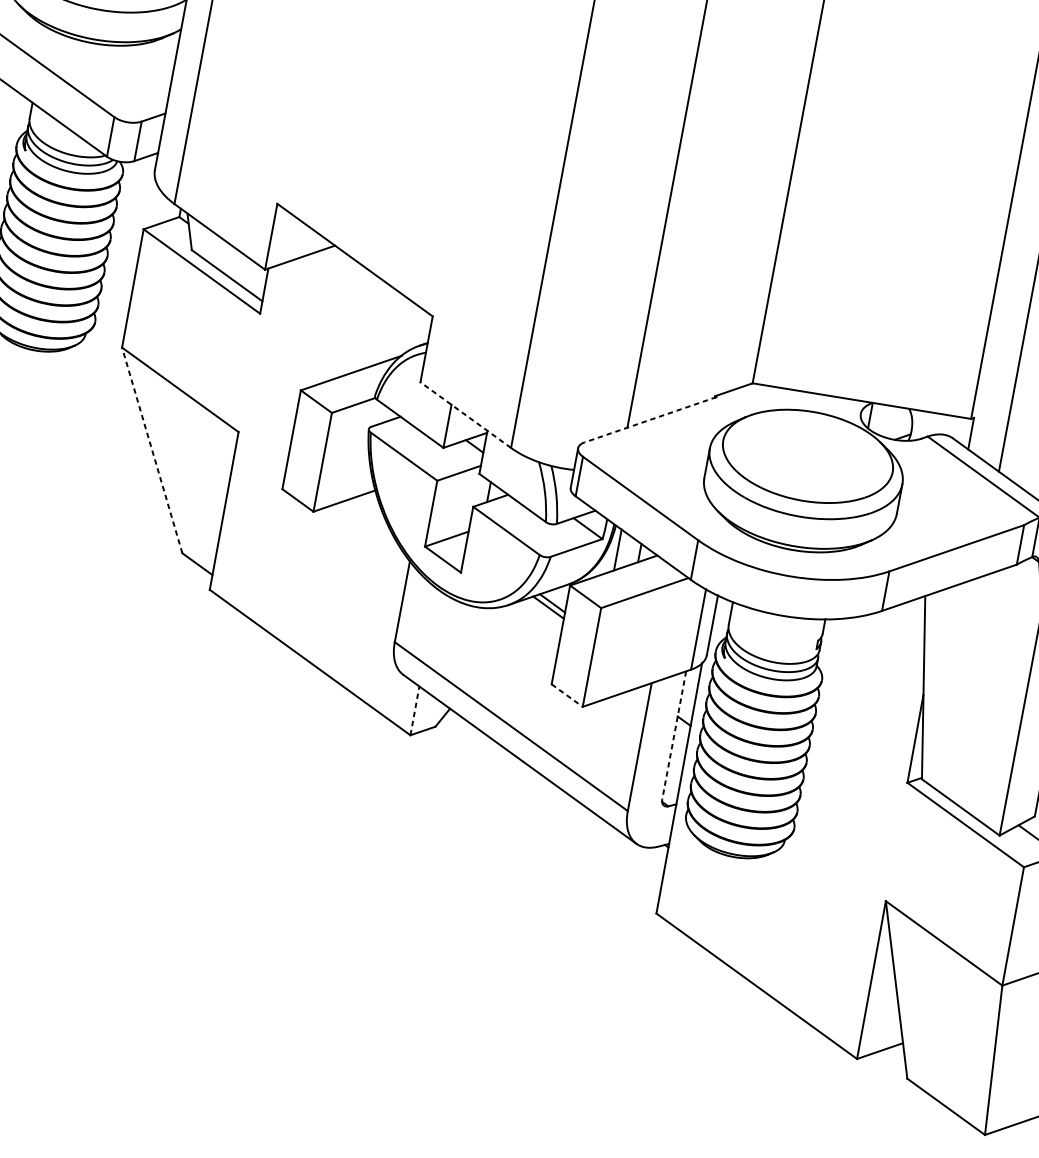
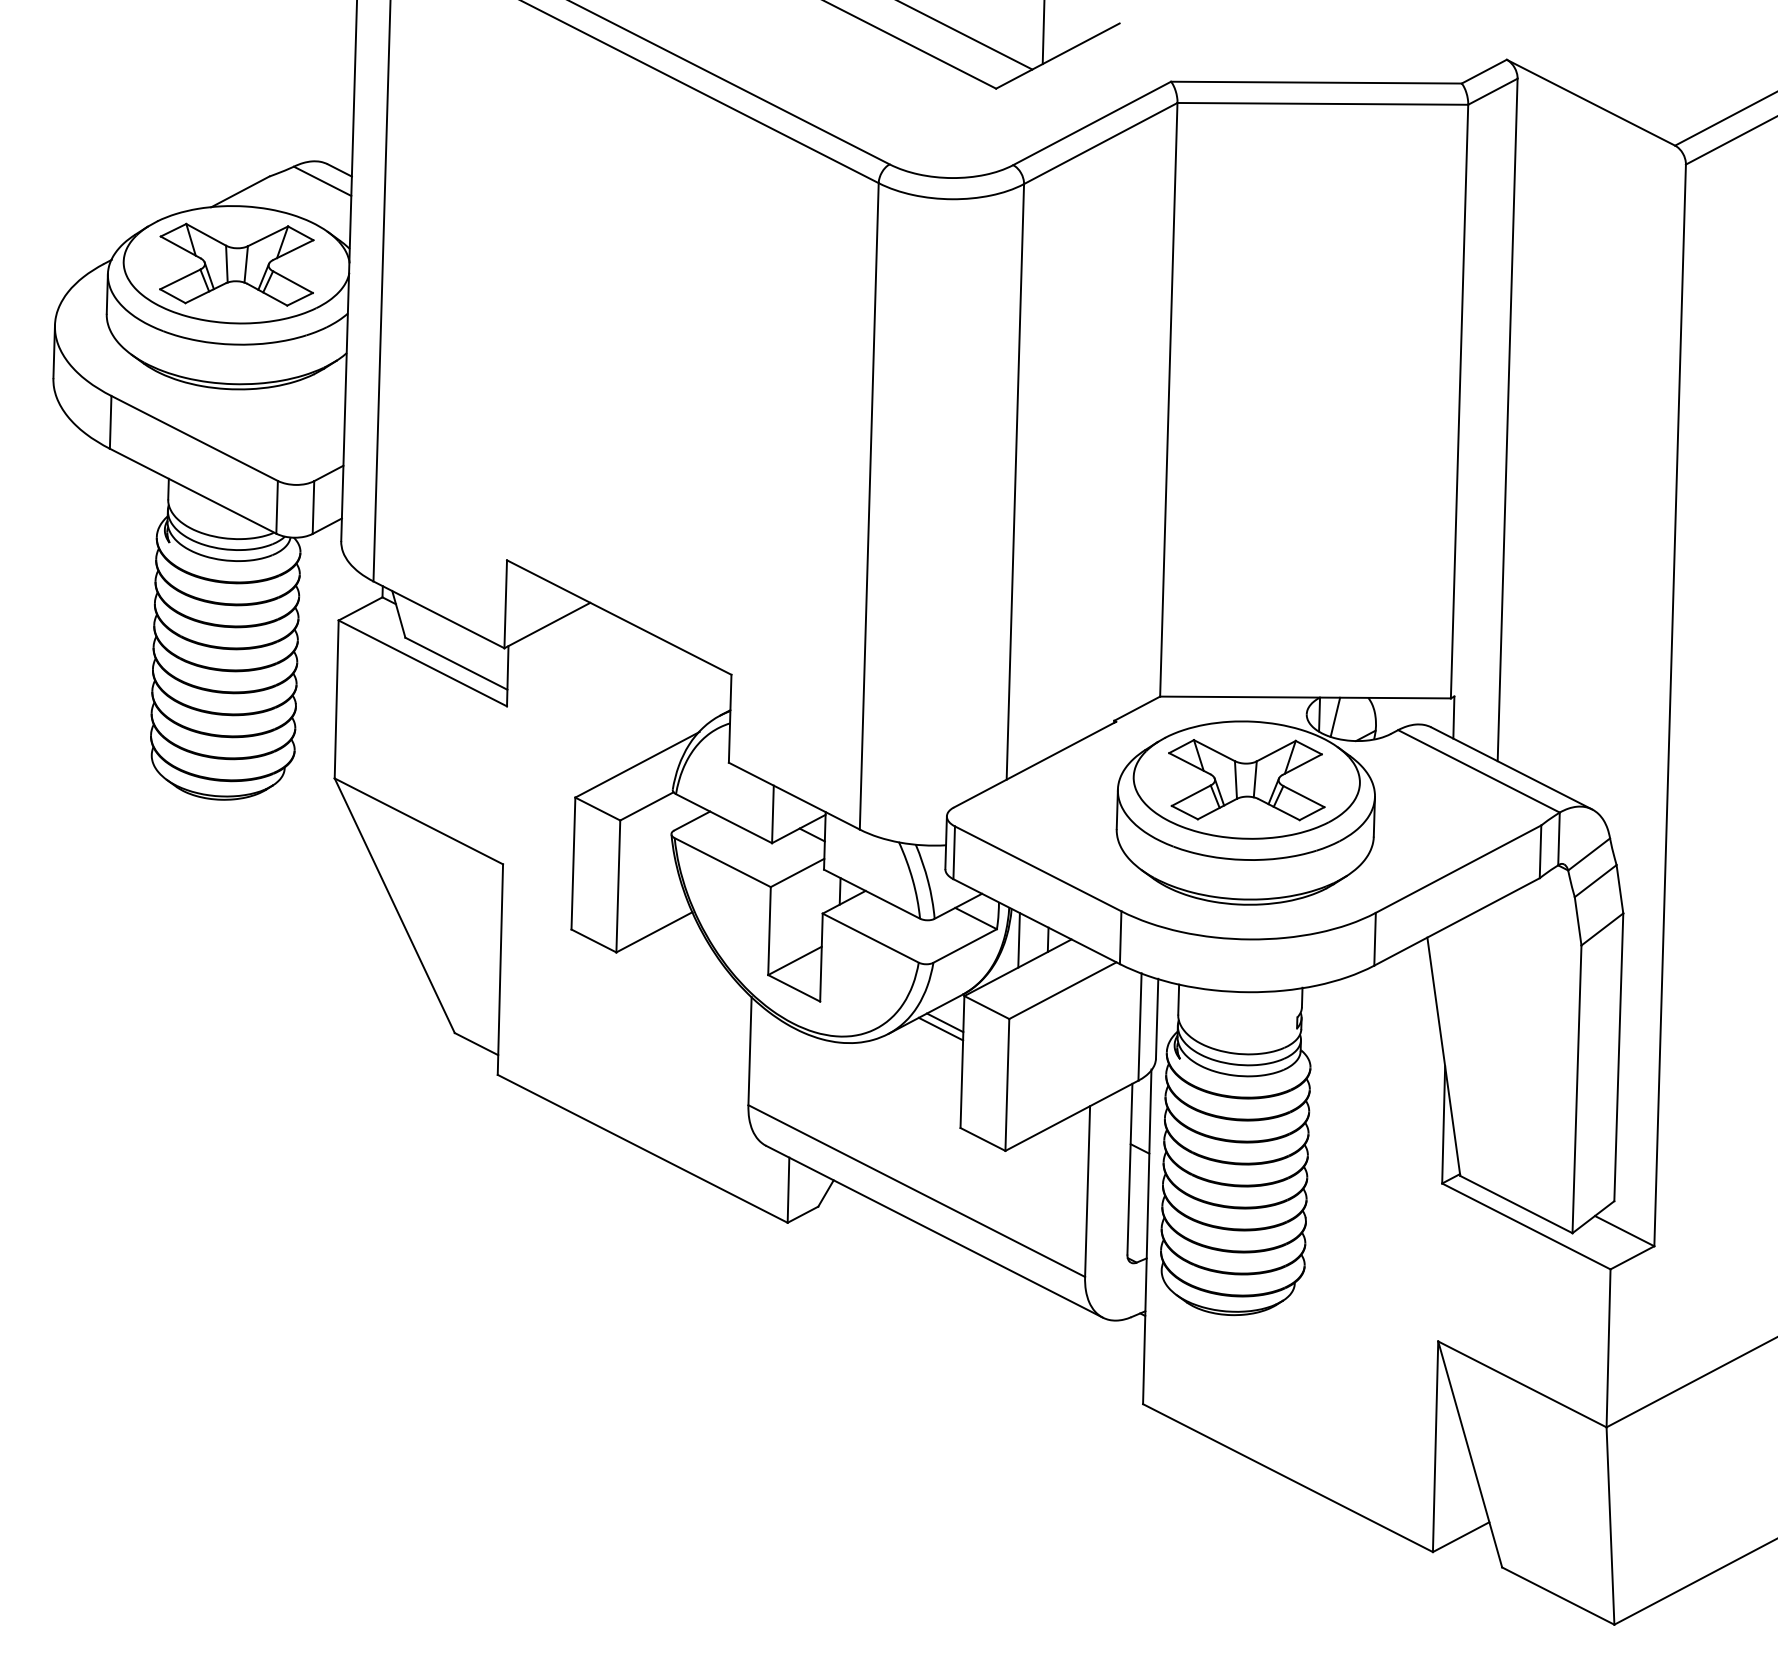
line: (465, 415) -> (794, 796), dashed -> solid
line: (882, 418) -> (1335, 716), added
line: (650, 419) -> (1035, 764), dashed -> solid
line: (152, 450) -> (394, 905), dashed -> solid
part: (807, 456) -> (1246, 780), added
line: (567, 695) -> (983, 1139), dashed -> solid
line: (414, 711) -> (788, 1190), dashed -> solid
line: (673, 735) -> (1129, 1169), dashed -> solid

